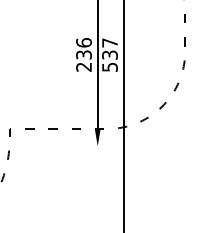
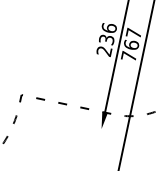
text: (109, 60) -> (129, 50), 537 -> 767

